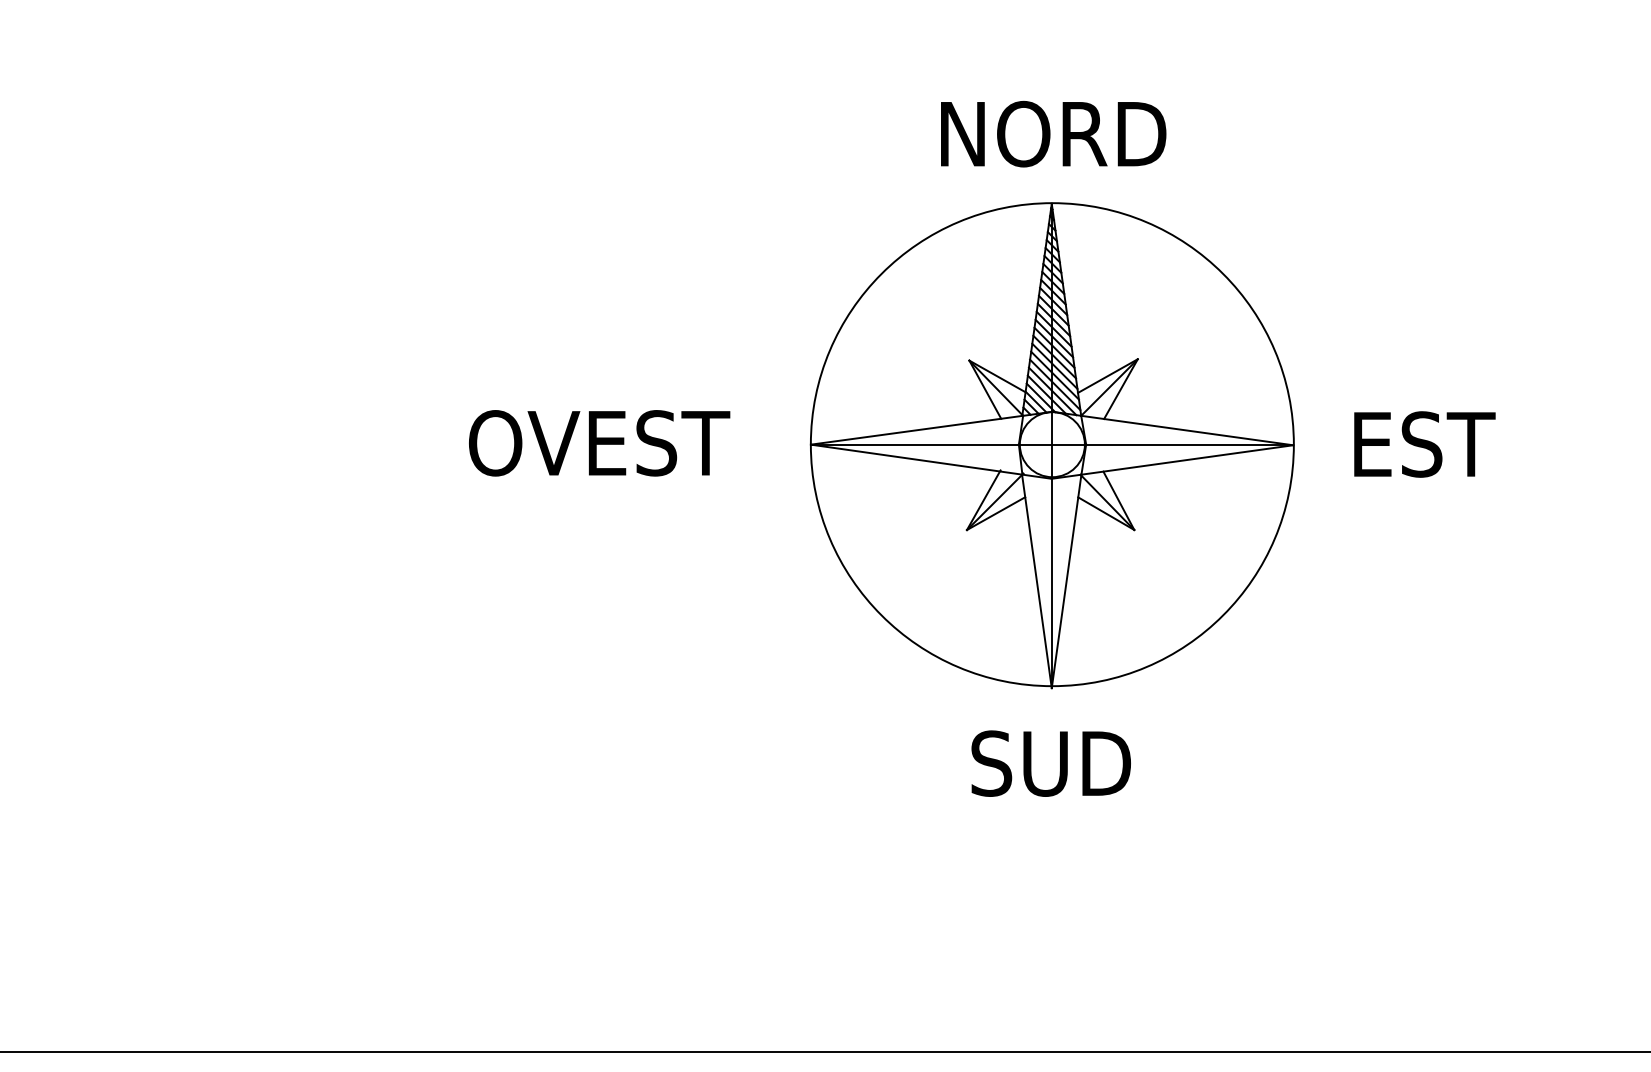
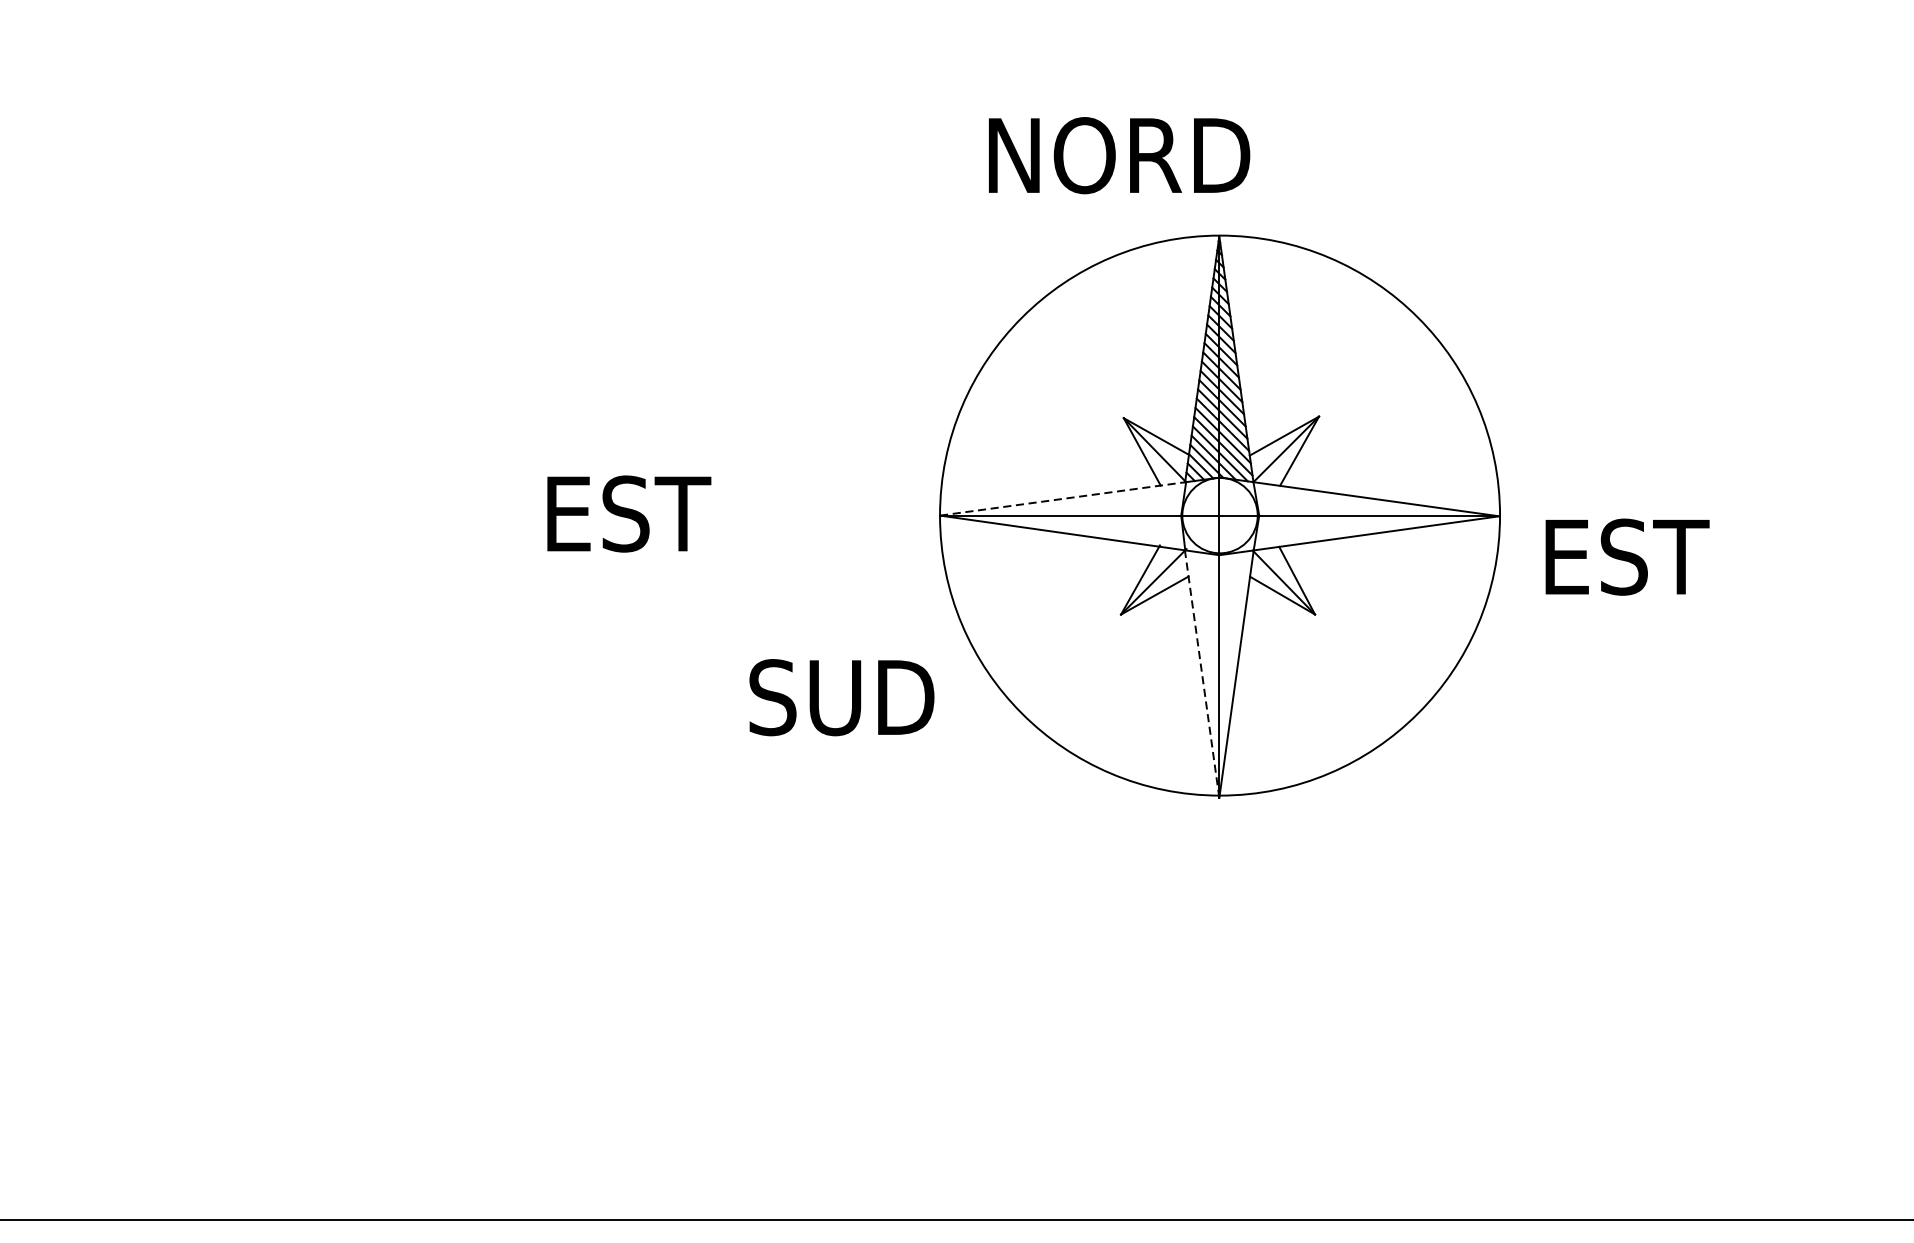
text: (1053, 134) -> (1119, 156), moved
line: (916, 430) -> (1062, 499), solid -> dashed
text: (599, 443) -> (694, 514), OVEST -> EST
text: (1424, 444) -> (1627, 557), moved
line: (1036, 581) -> (1201, 674), solid -> dashed
text: (1050, 763) -> (841, 697), moved

